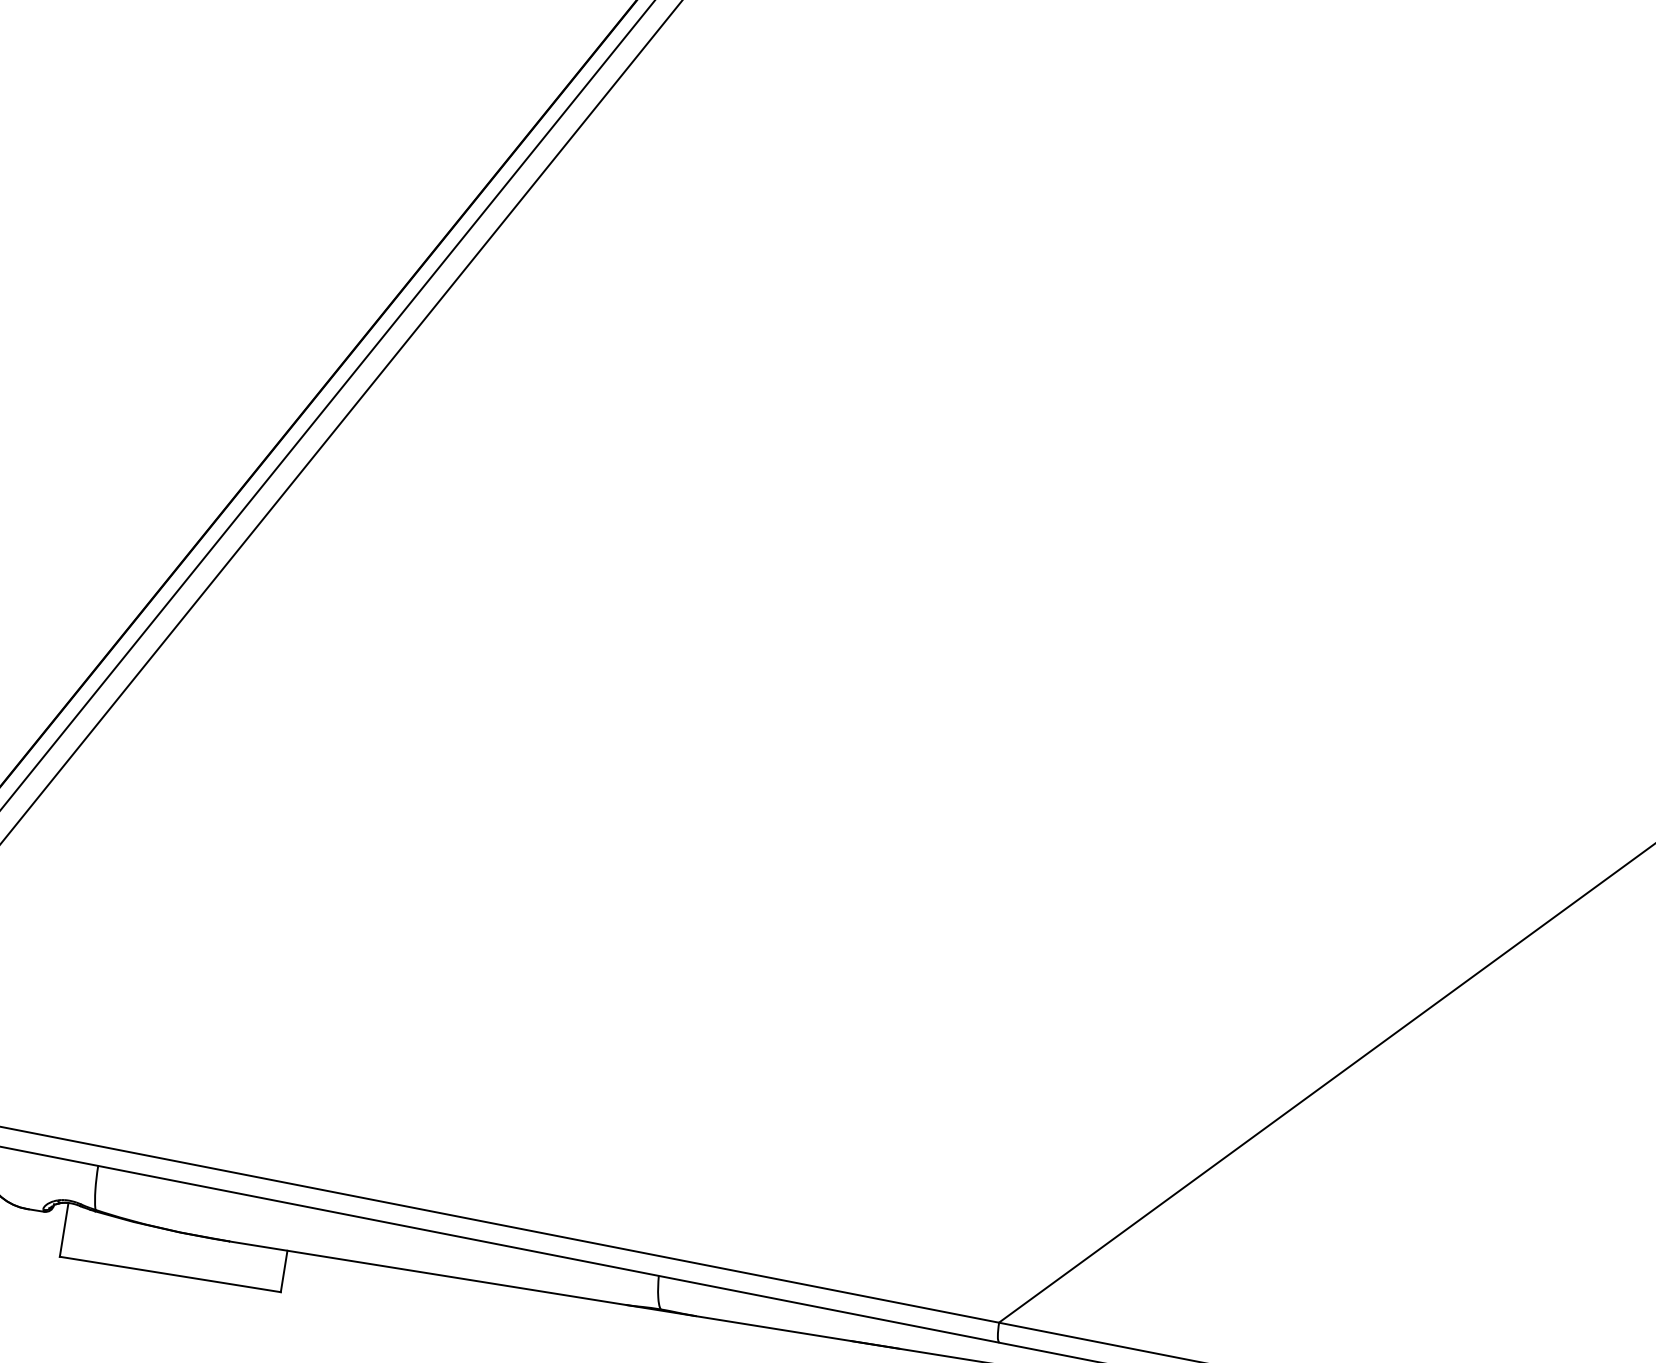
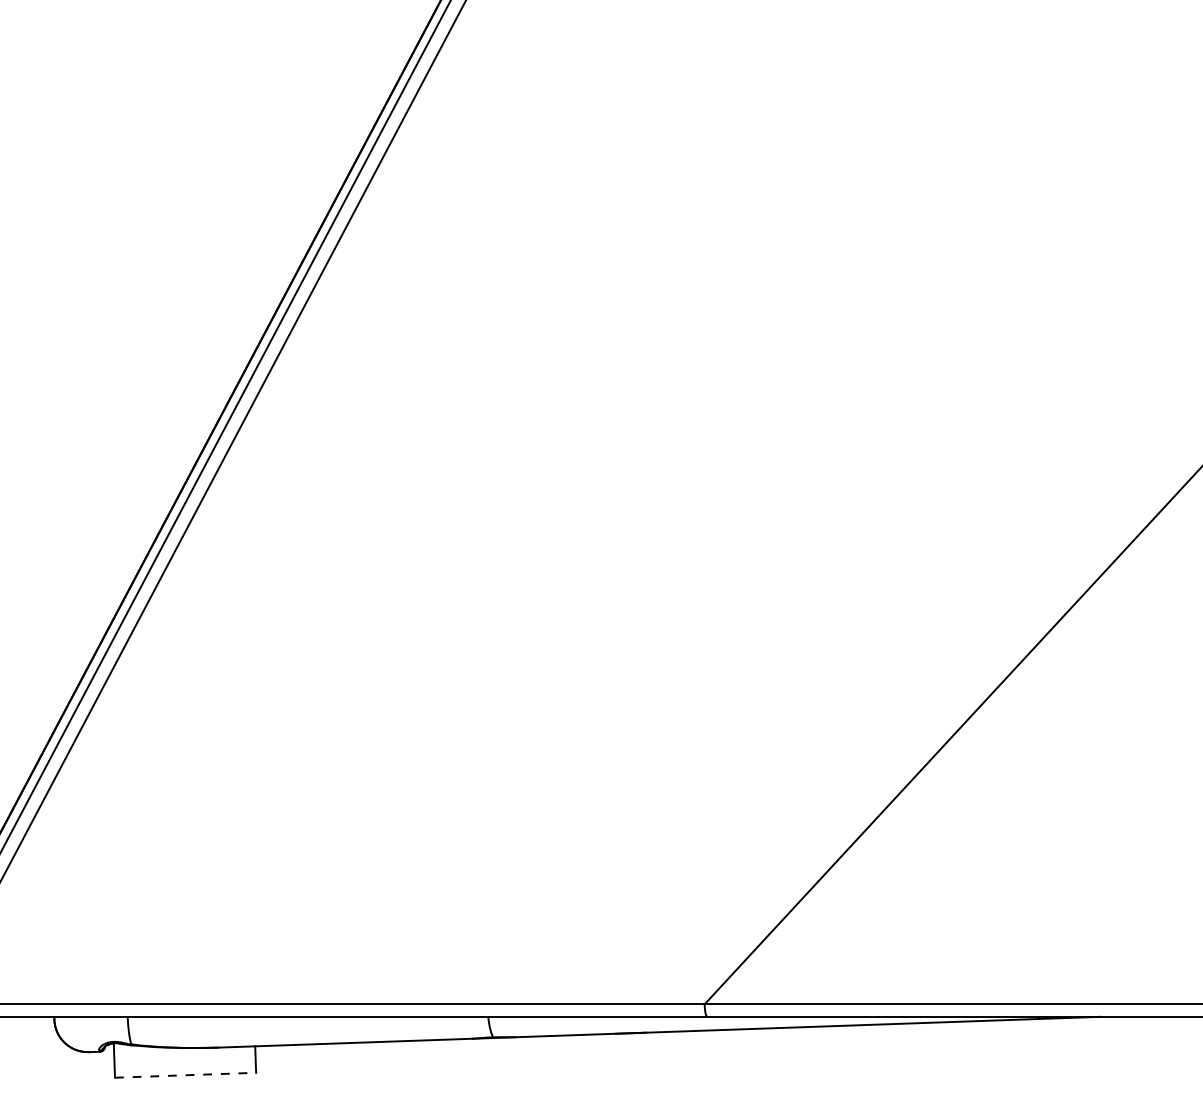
line: (170, 1274) -> (185, 1075), solid -> dashed

